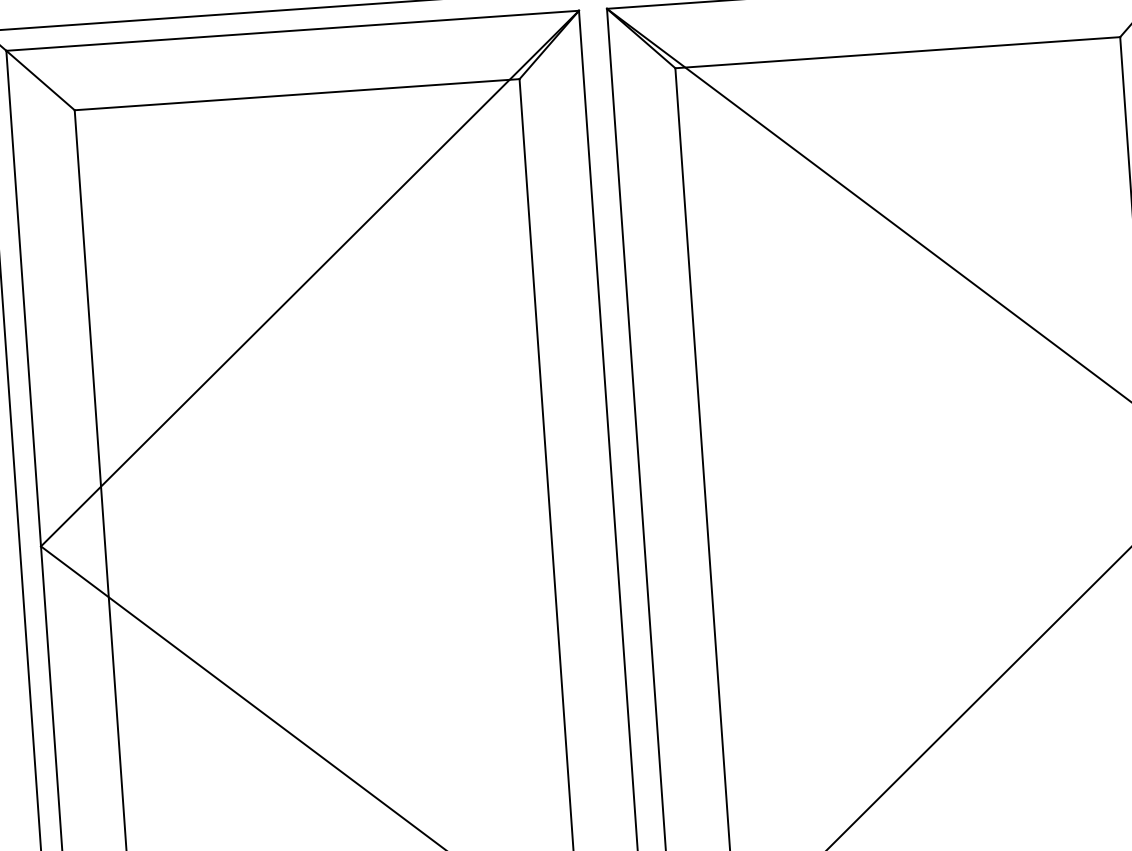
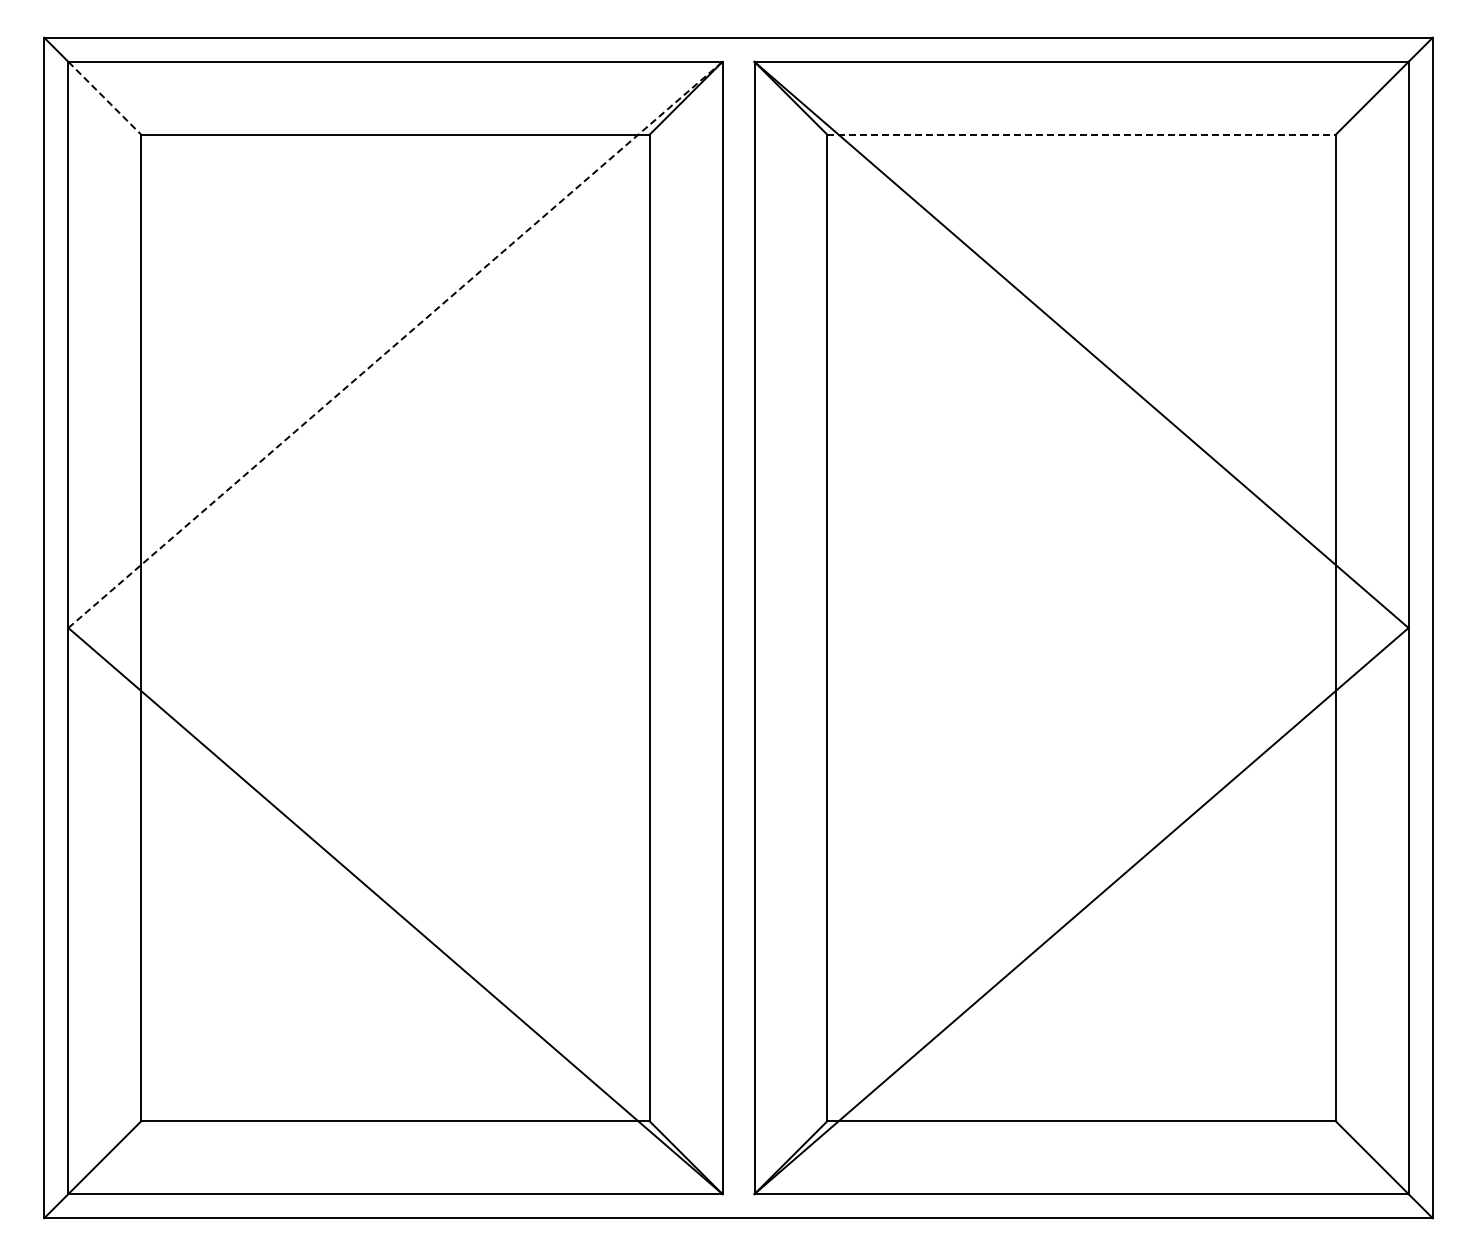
line: (898, 52) -> (1082, 134), solid -> dashed
line: (40, 80) -> (104, 98), solid -> dashed
line: (310, 278) -> (395, 344), solid -> dashed

